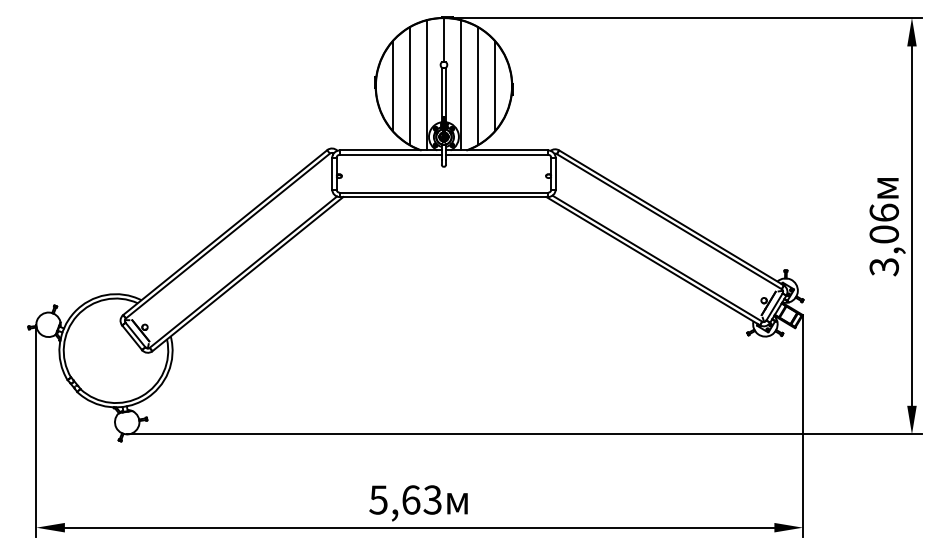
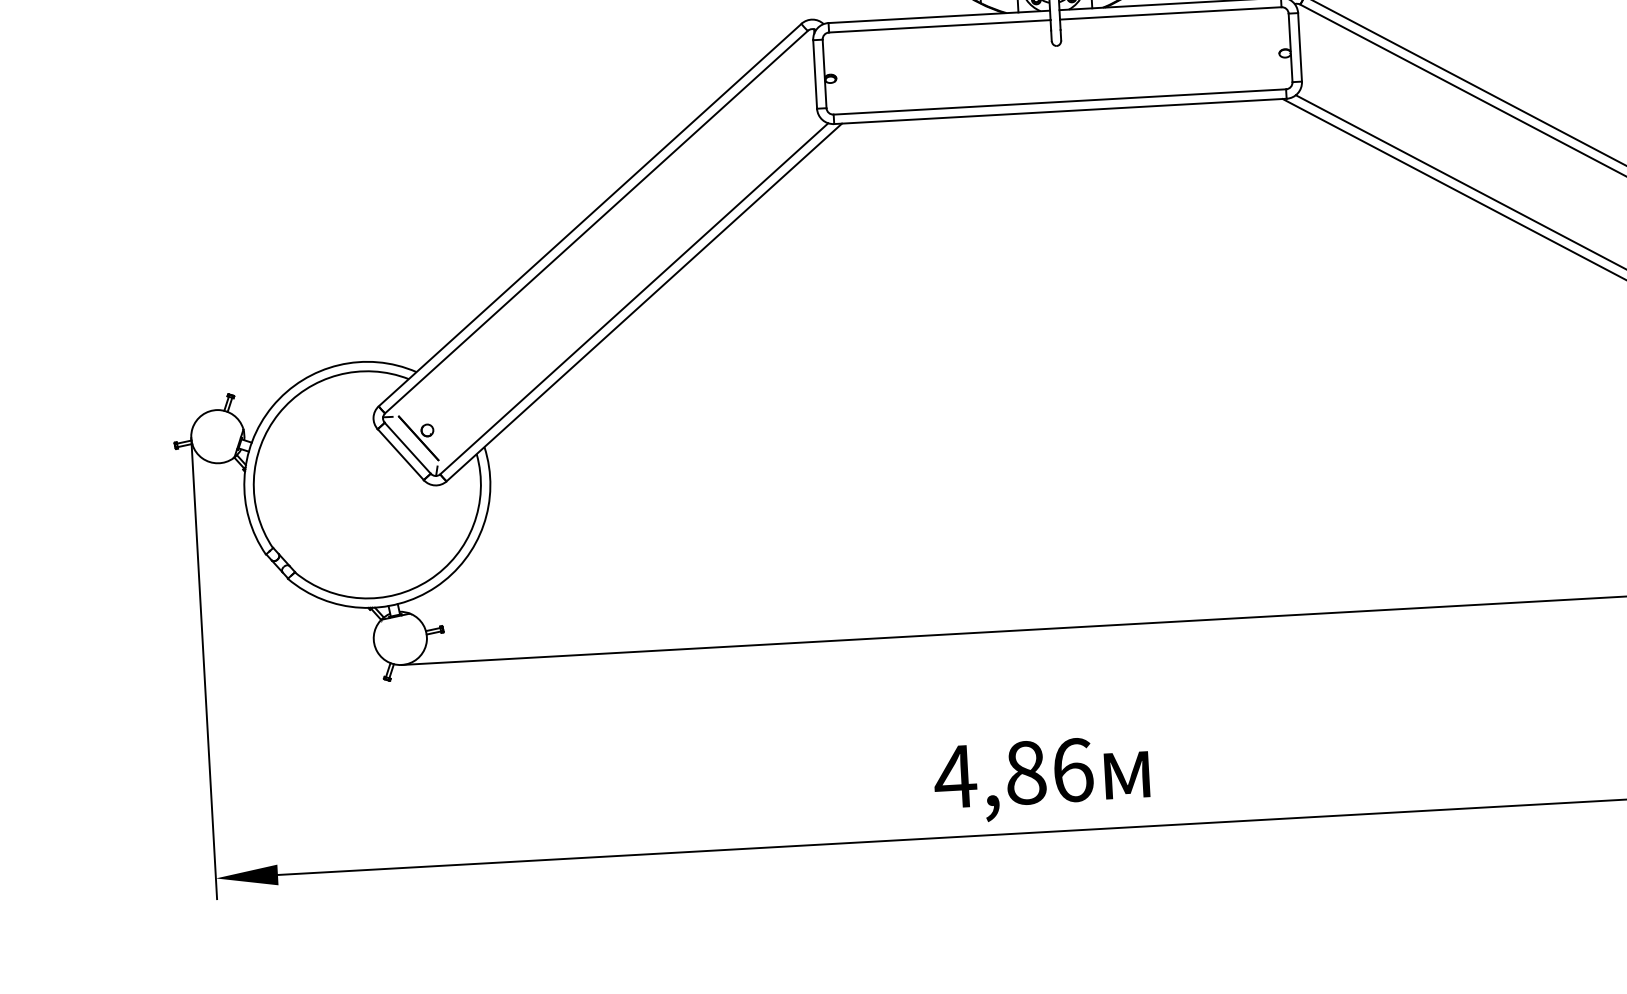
text: (404, 499) -> (1011, 772), 5,63 -> 4,86

